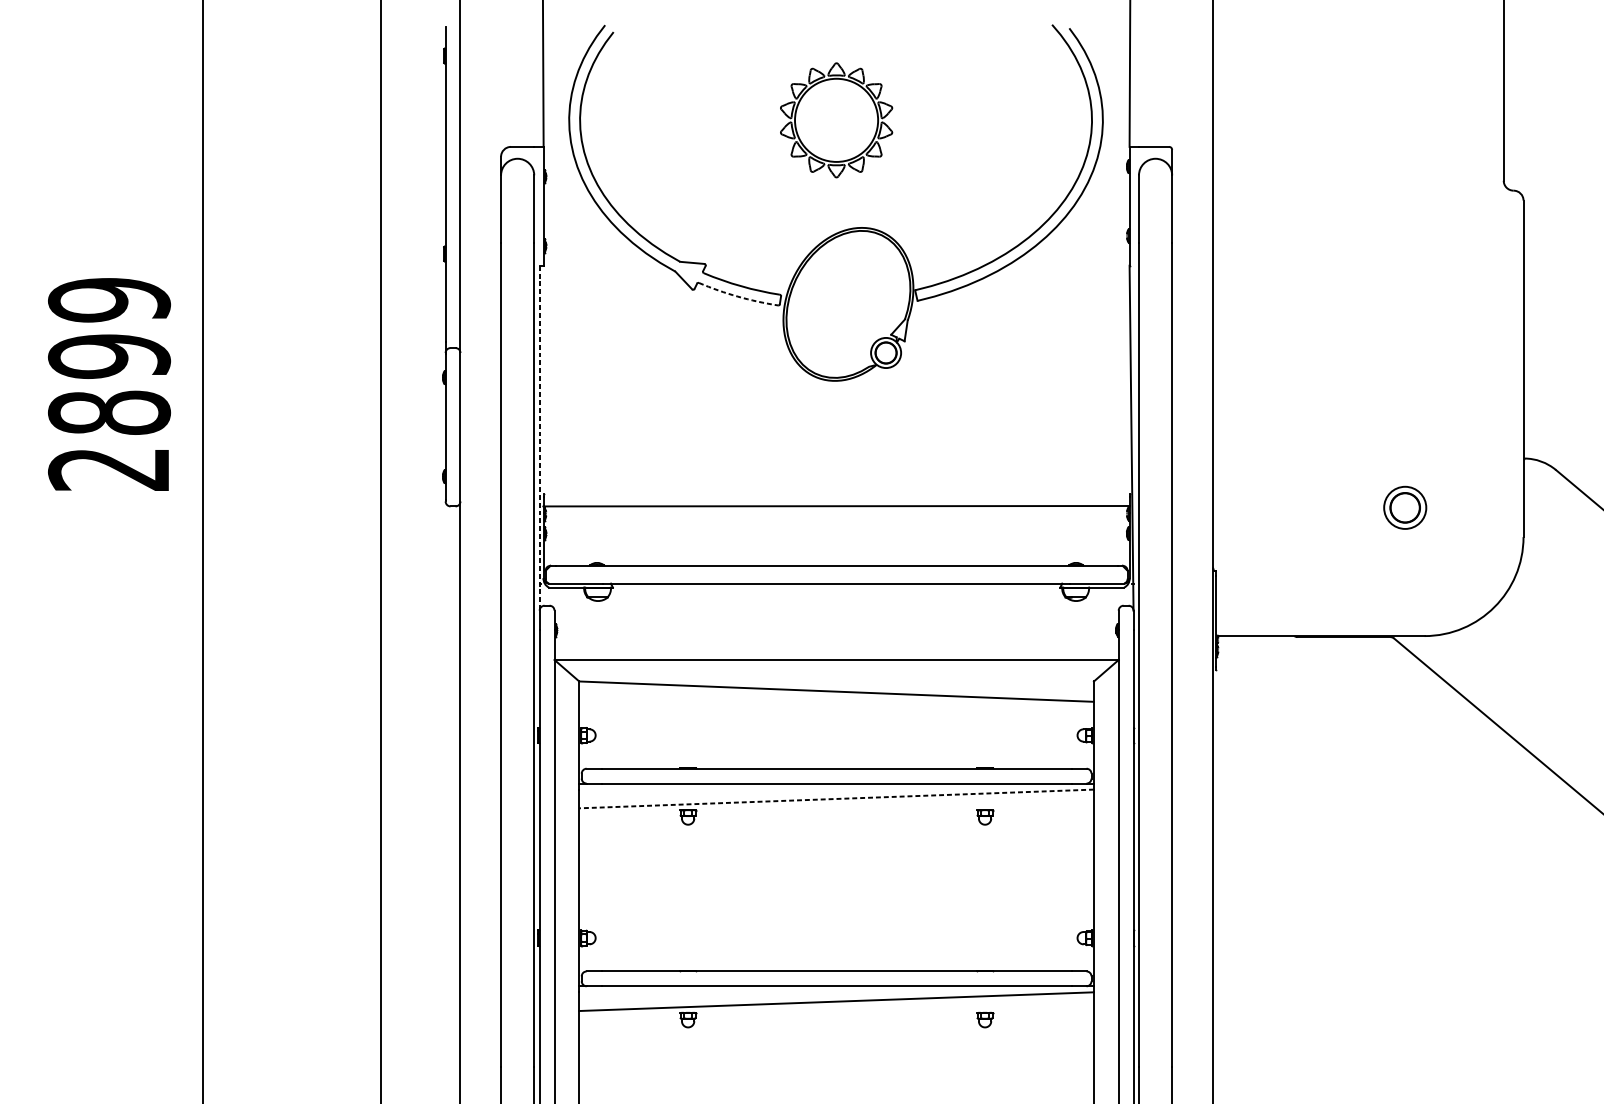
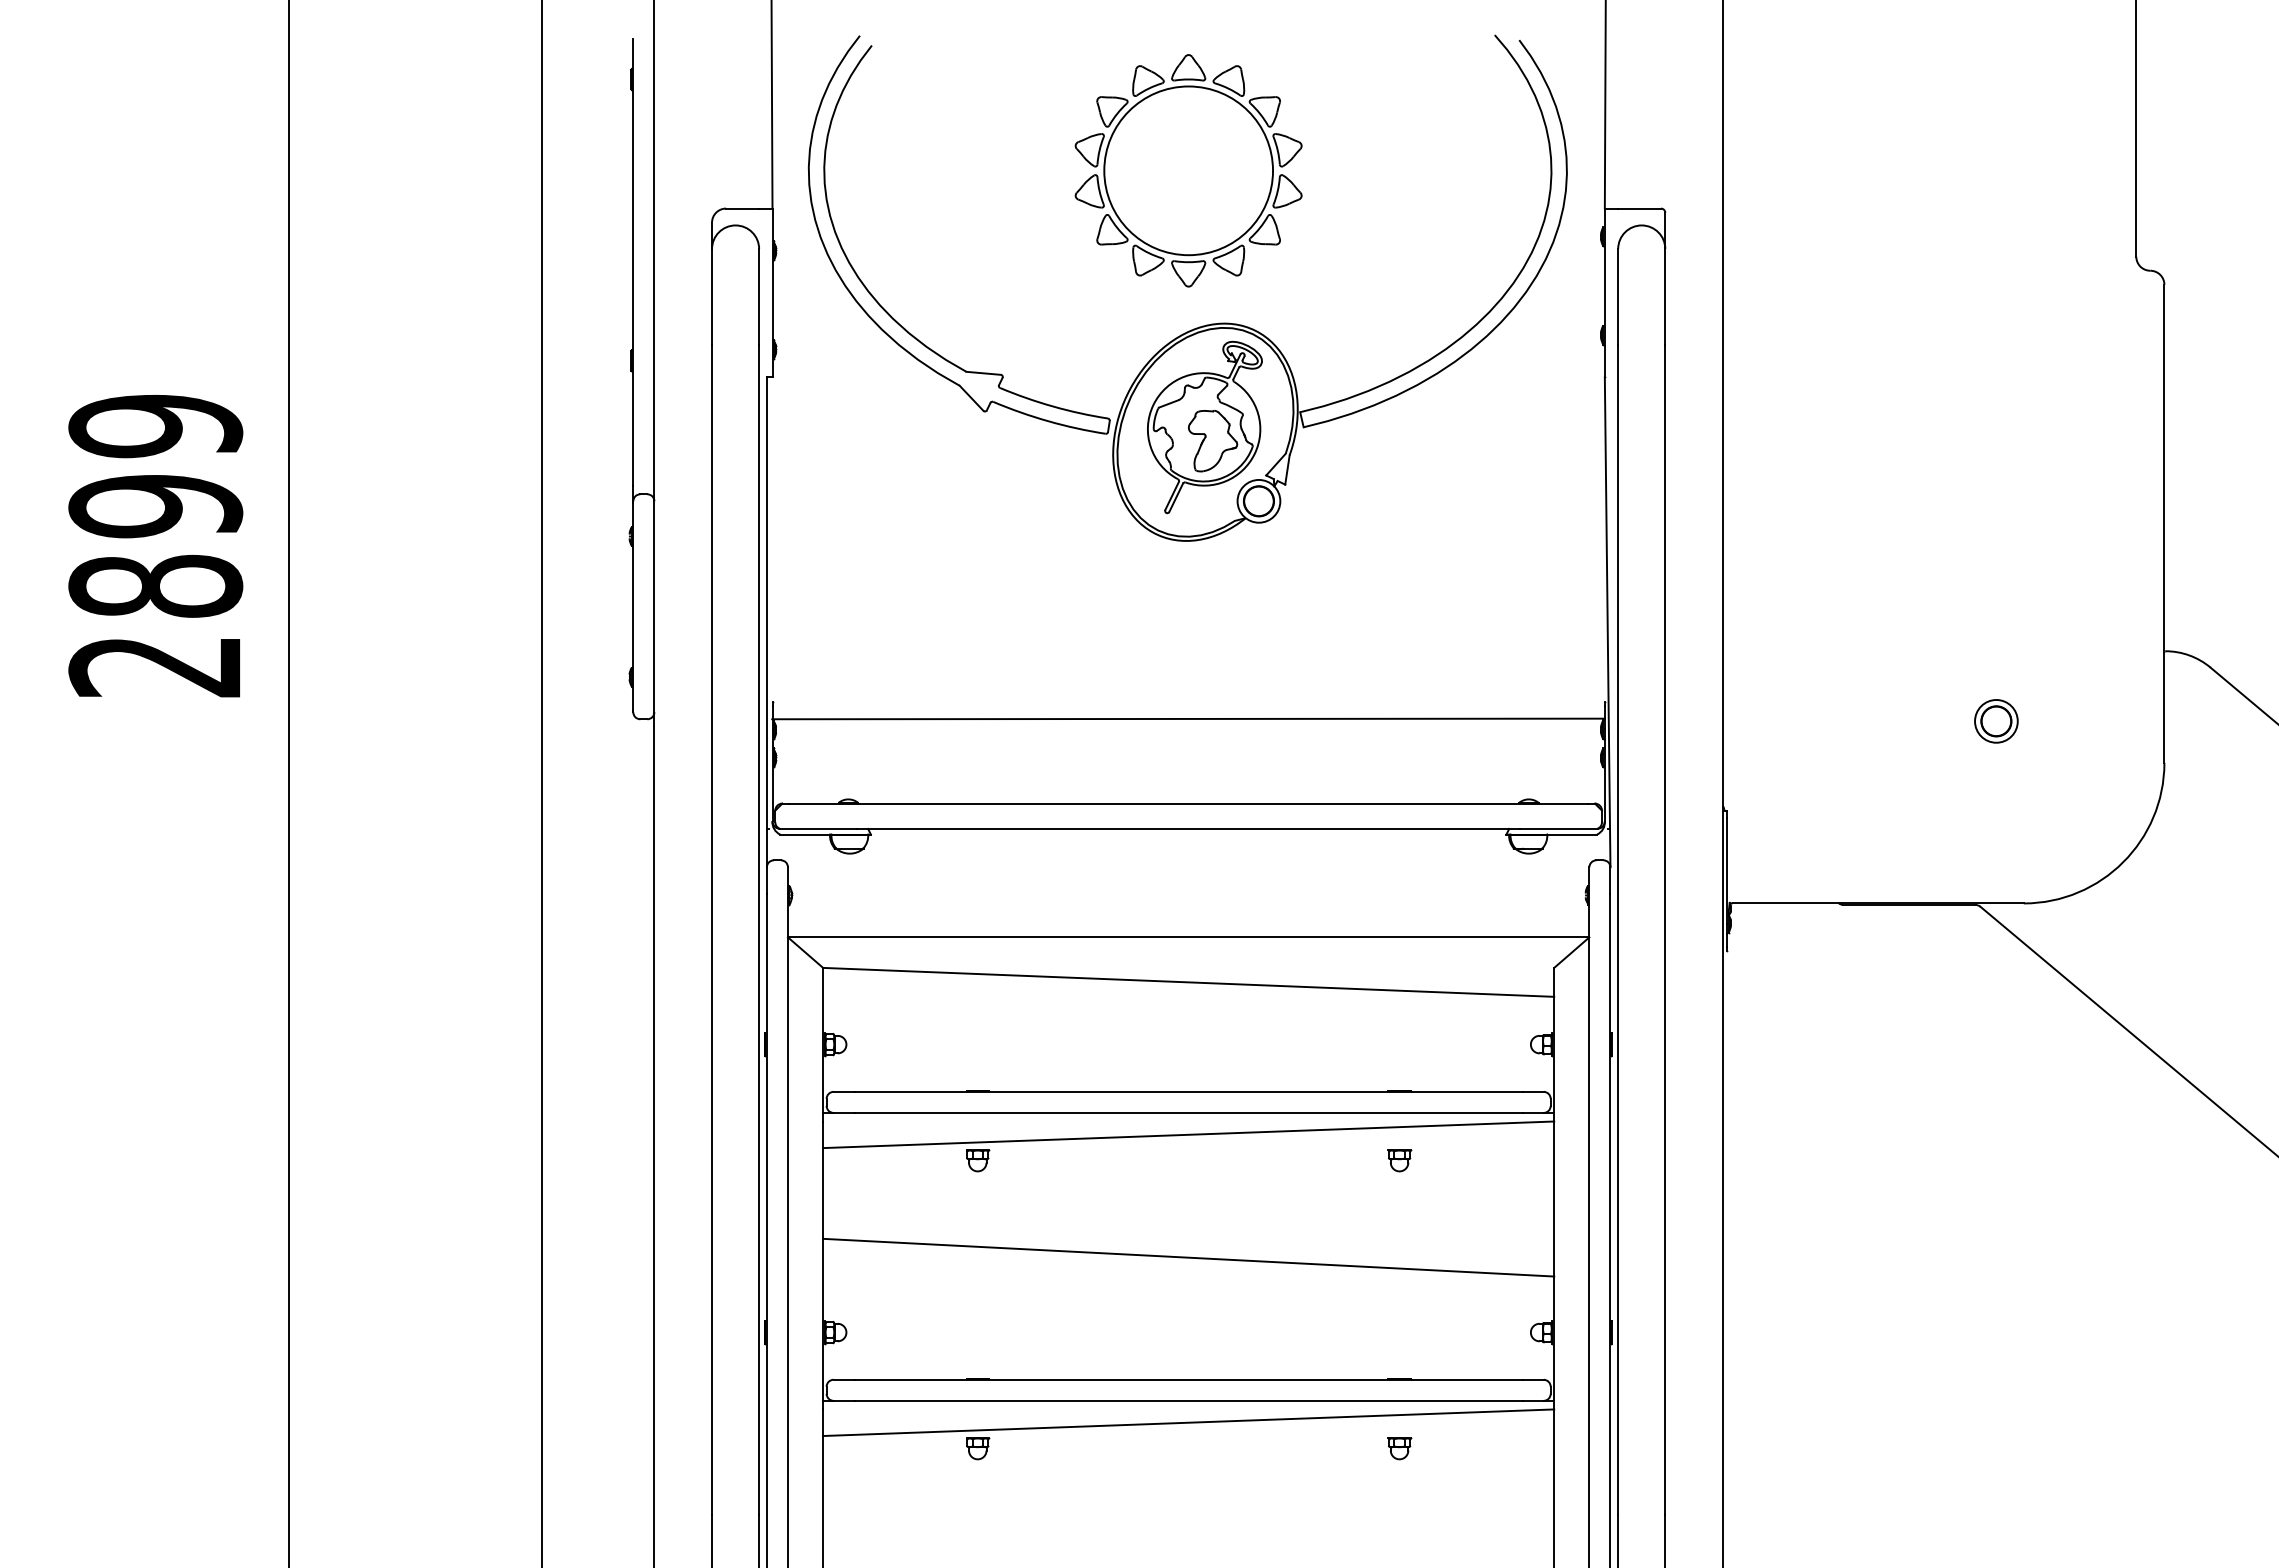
part: (836, 120) -> (1188, 170), size x1.43
arc: (737, 296) -> (1048, 421), dashed -> solid
part: (847, 301) -> (1204, 427), added
line: (539, 438) -> (766, 622), dashed -> solid
part: (1405, 508) -> (1996, 721), size x0.71
line: (836, 798) -> (1188, 1134), dashed -> solid
line: (836, 885) -> (1188, 1257), added

